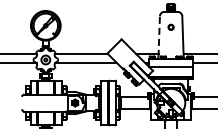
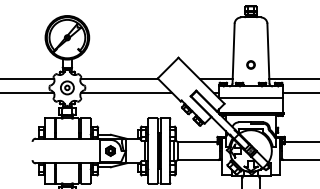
part: (170, 26) -> (250, 63), moved
line: (159, 36) -> (234, 53), dashed -> solid

